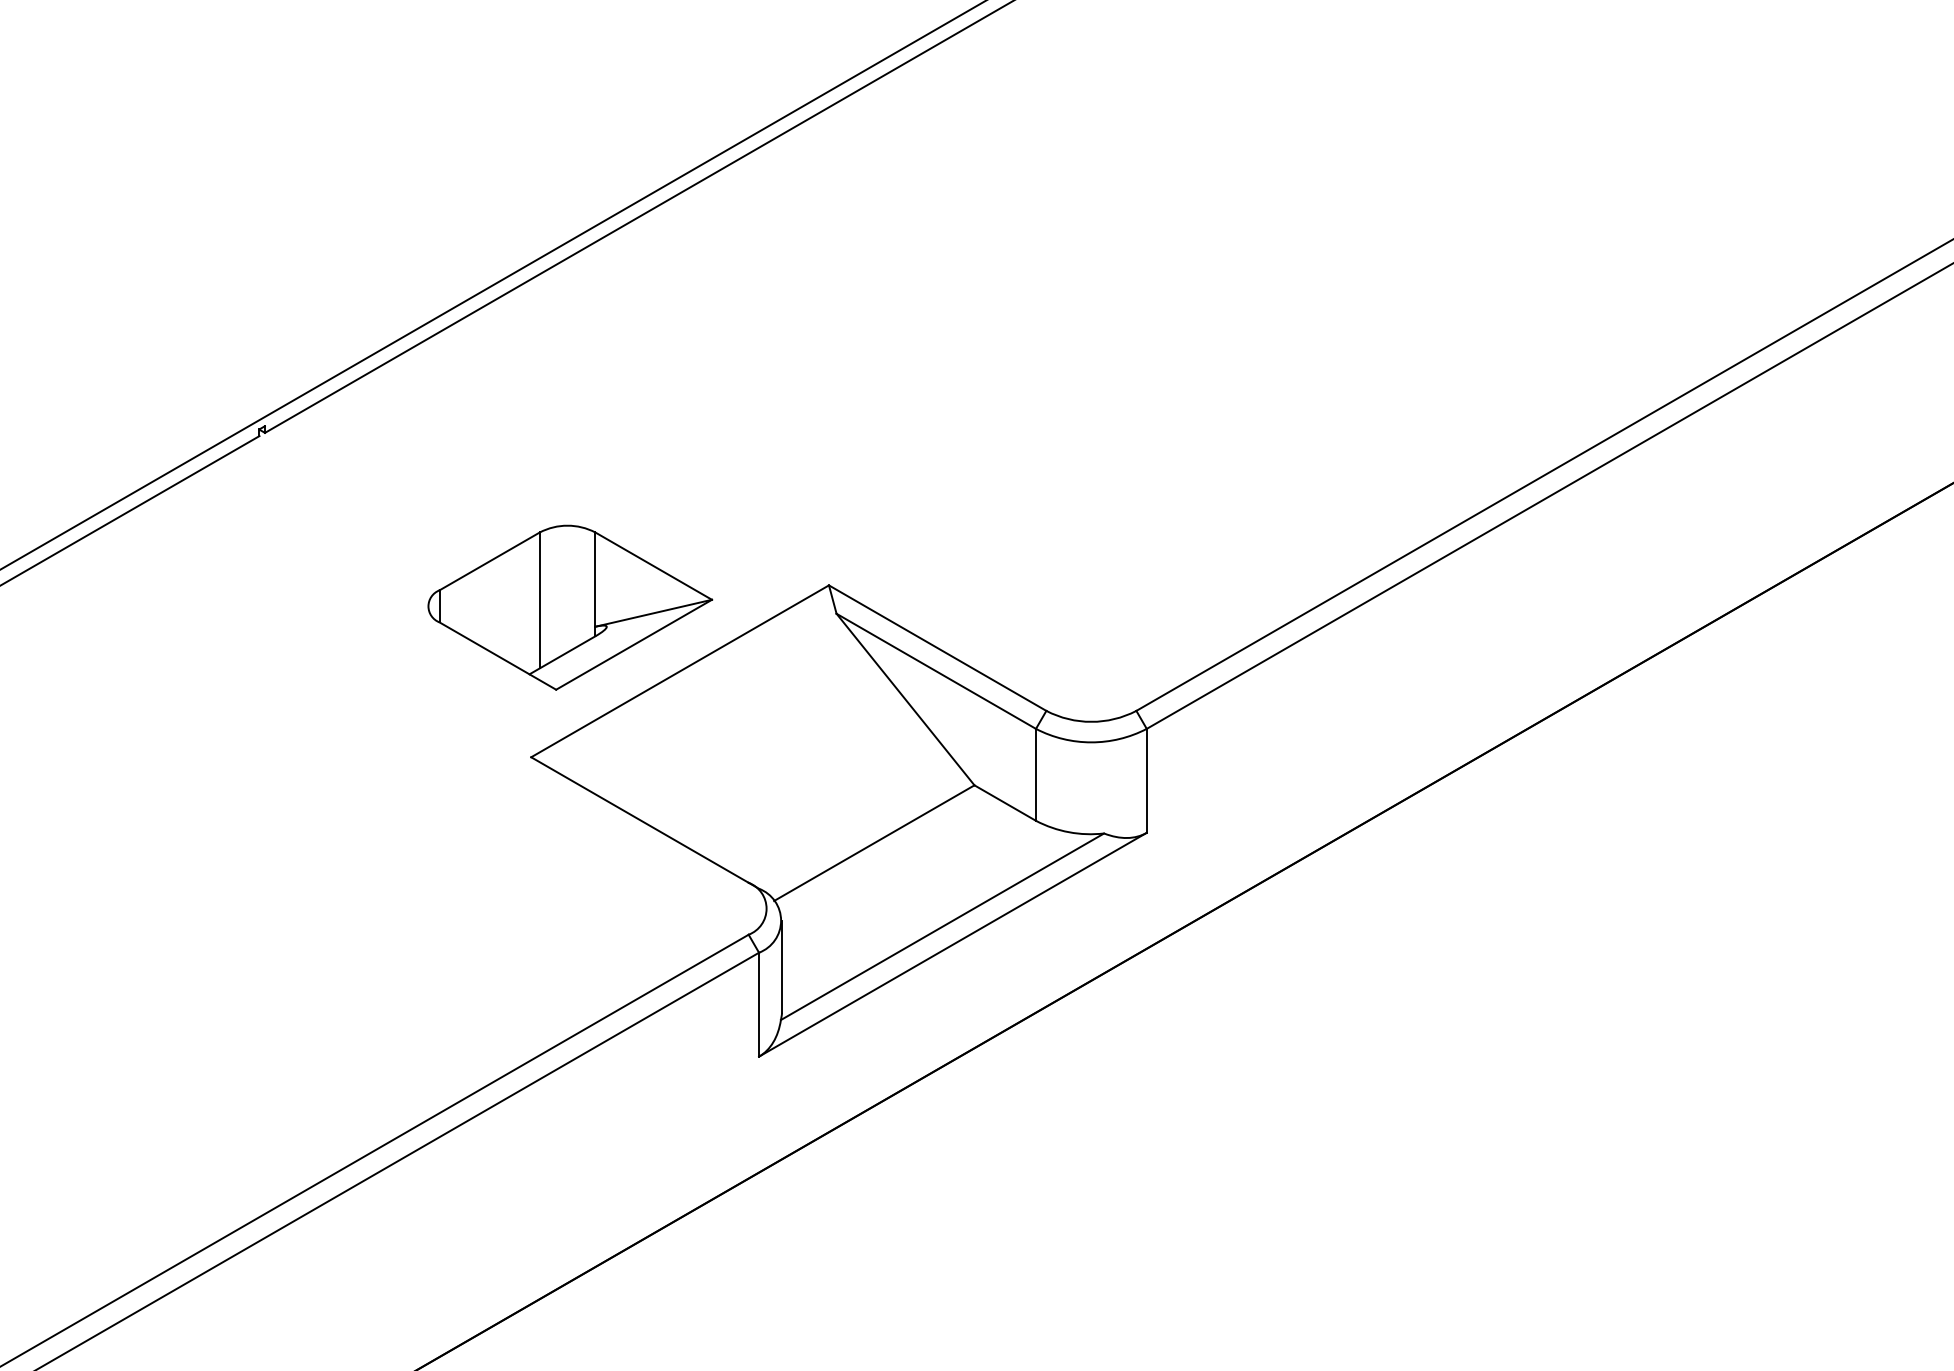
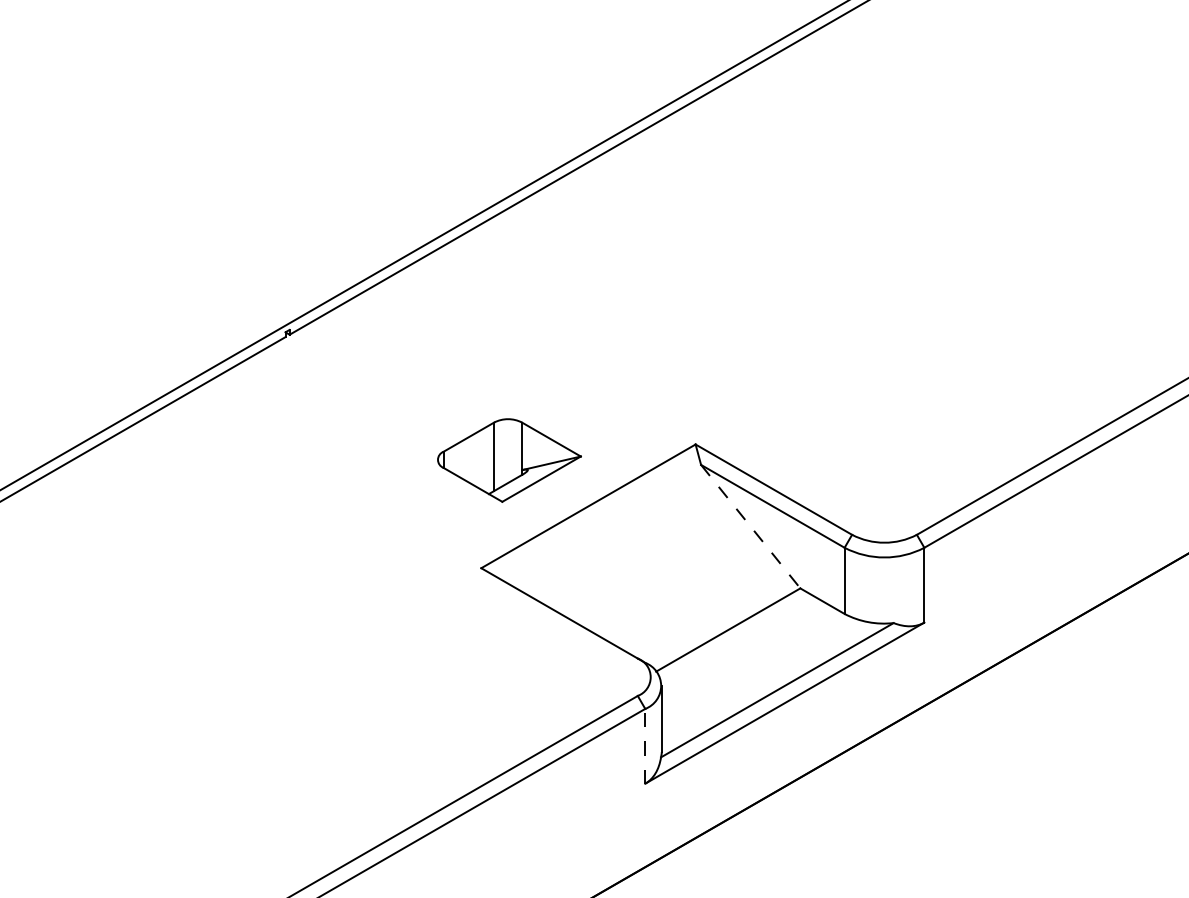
part: (570, 607) -> (509, 460), size x0.7
line: (905, 699) -> (750, 526), solid -> dashed
line: (759, 1004) -> (645, 746), solid -> dashed

